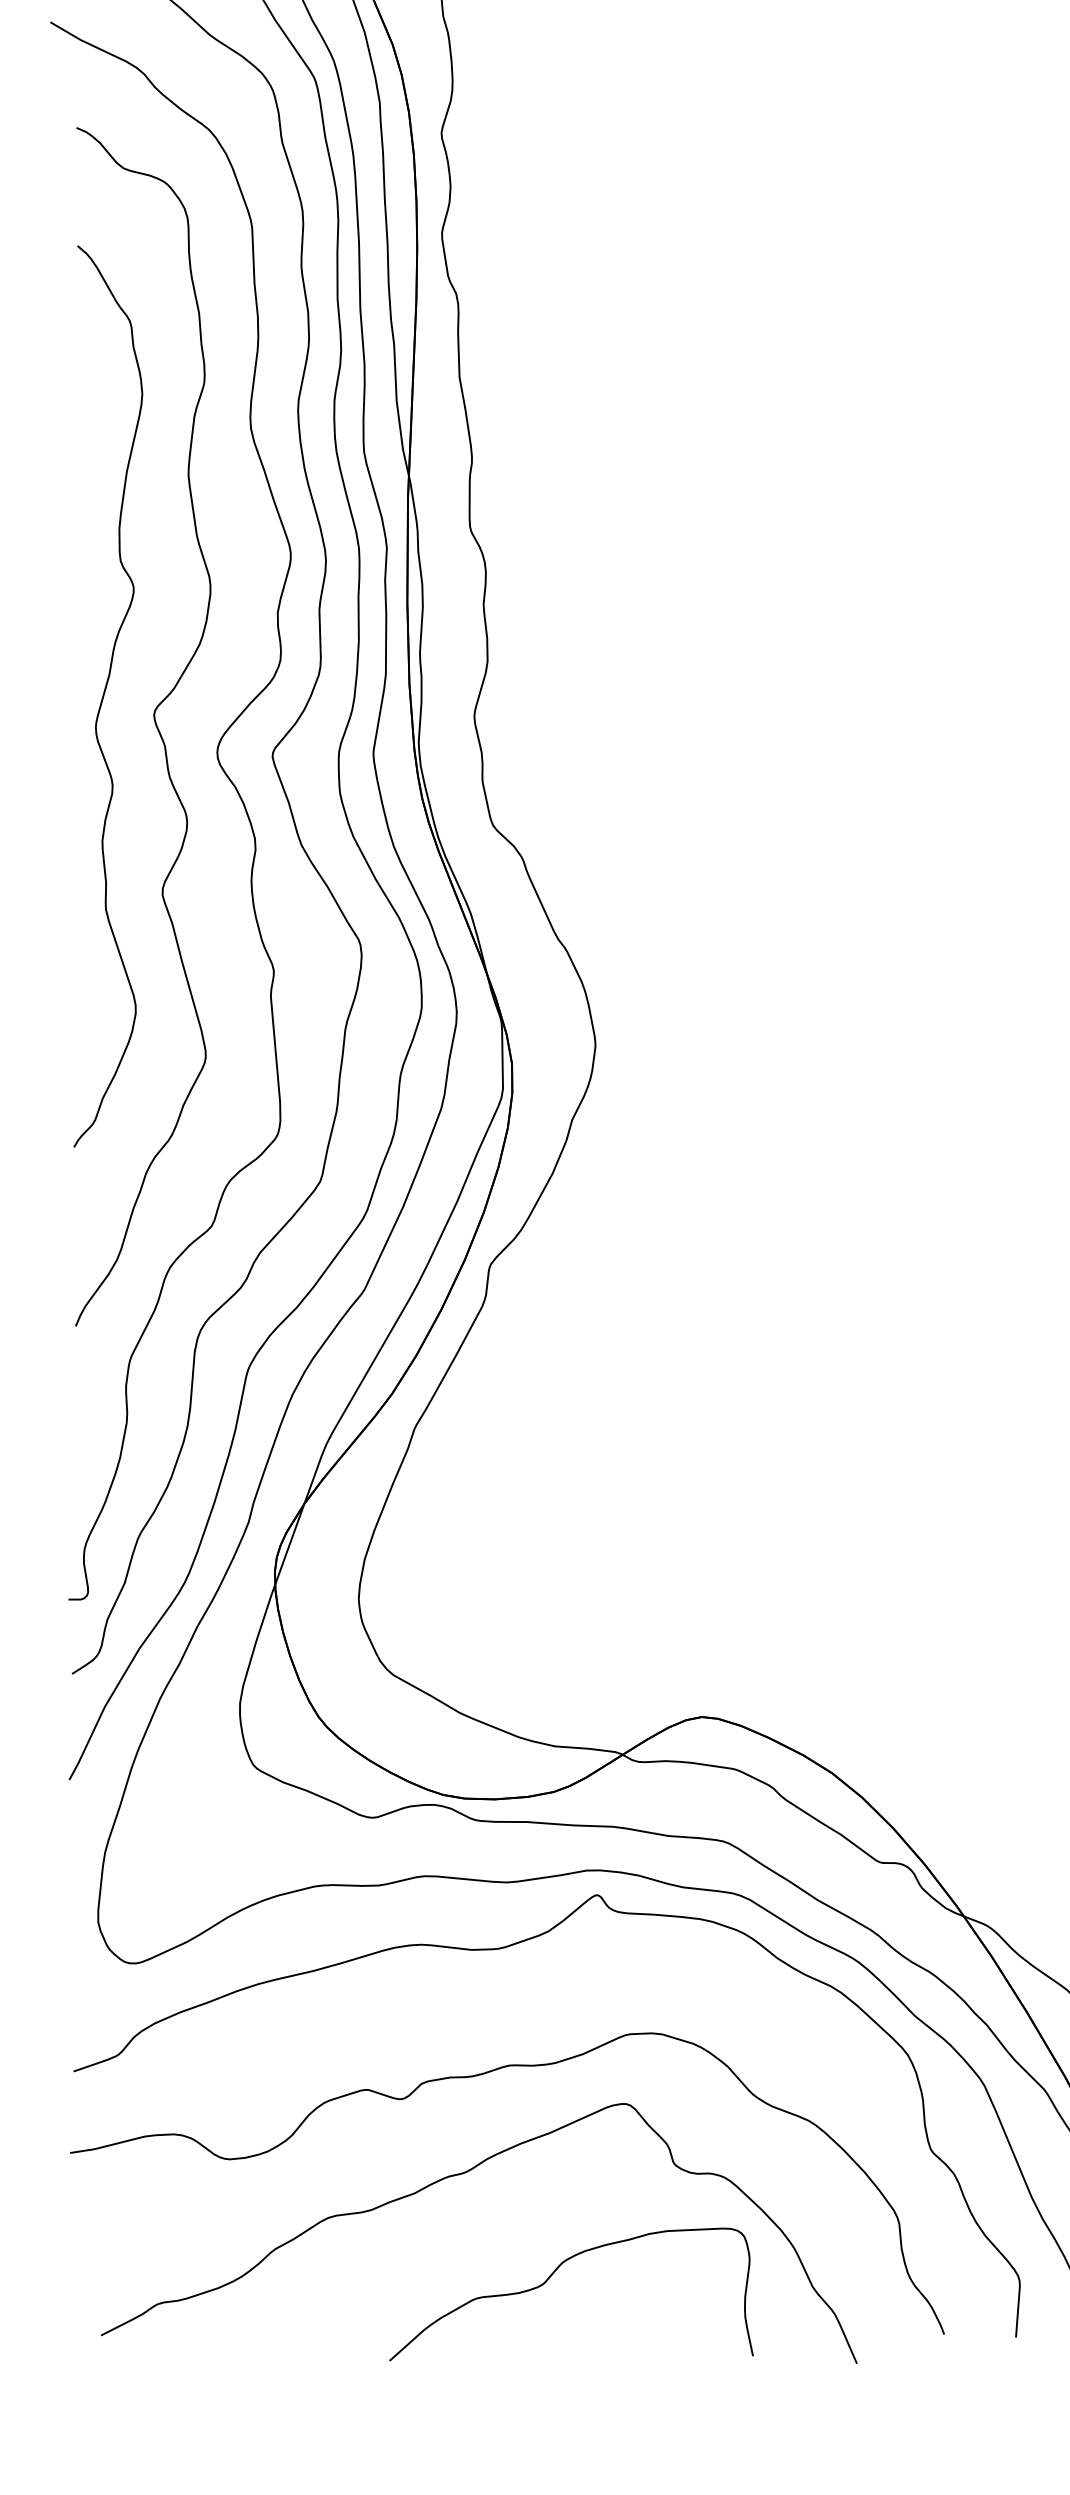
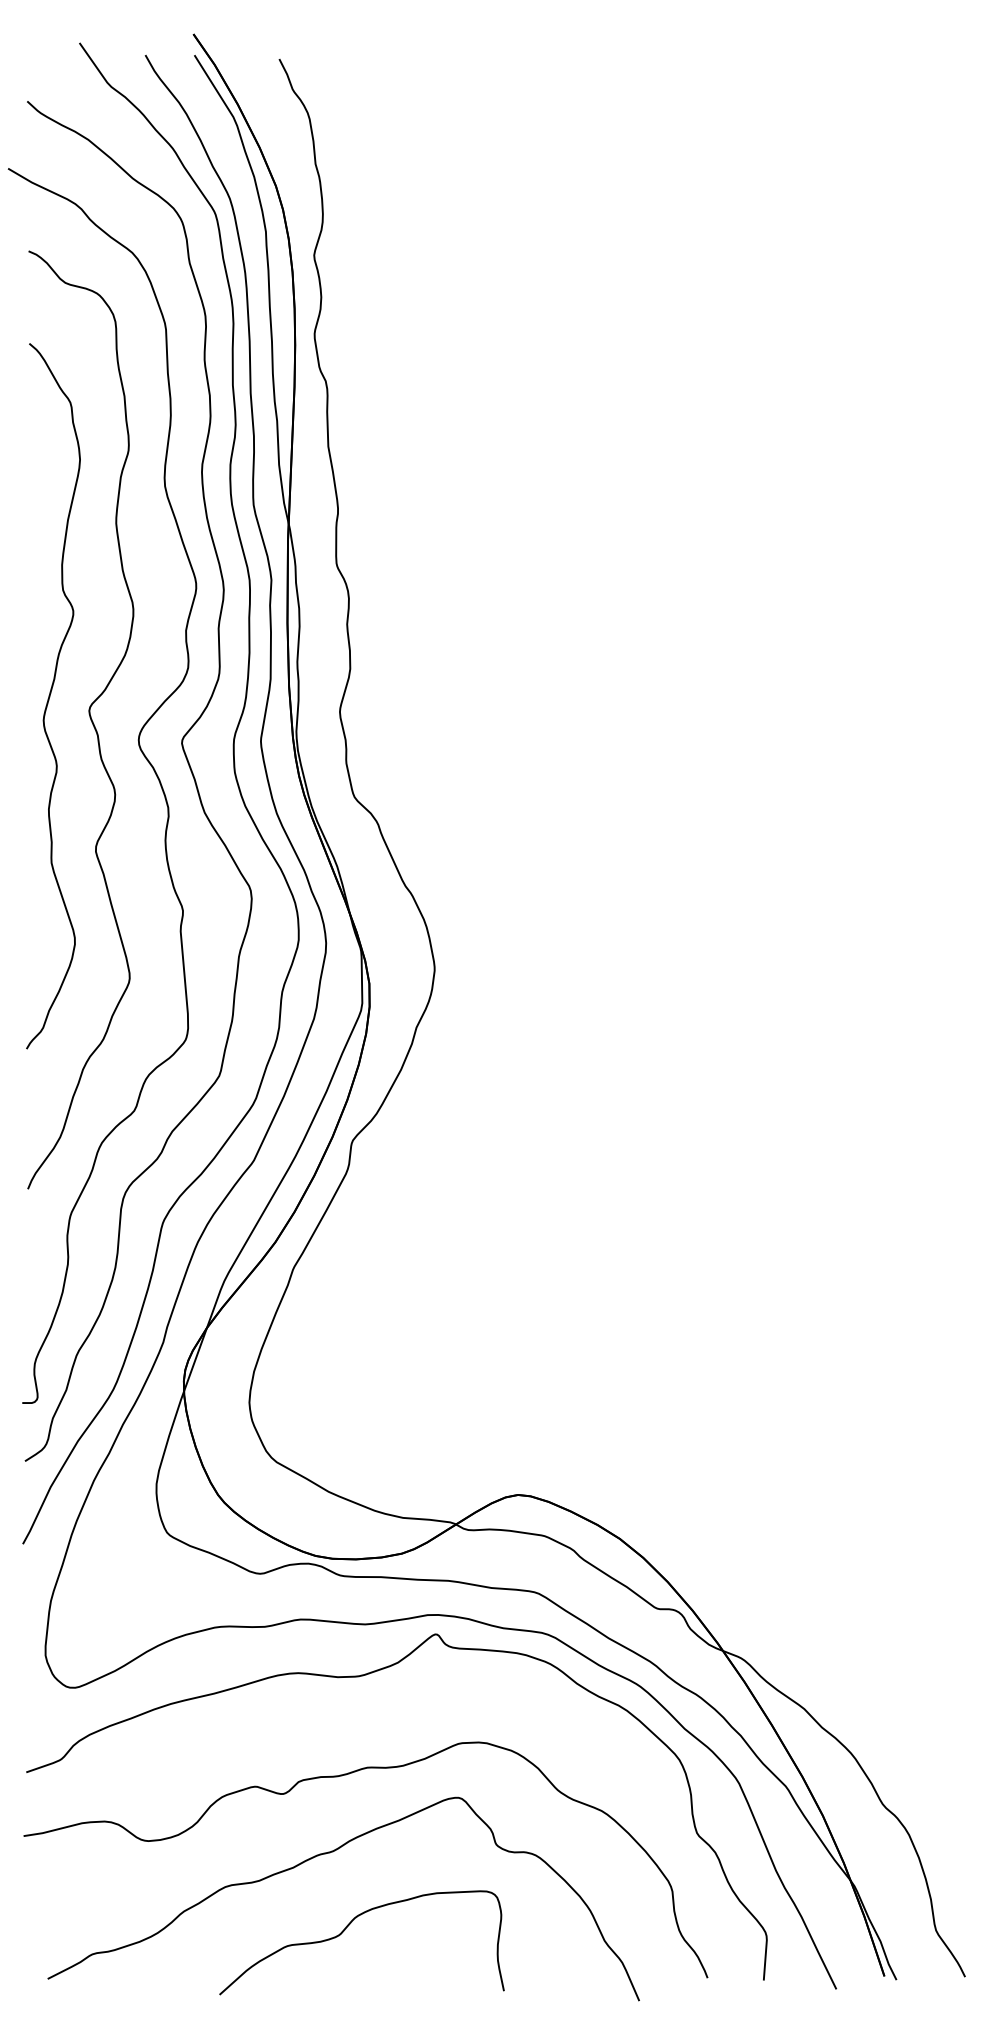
curve: (550, 2278) -> (345, 1930), moved

